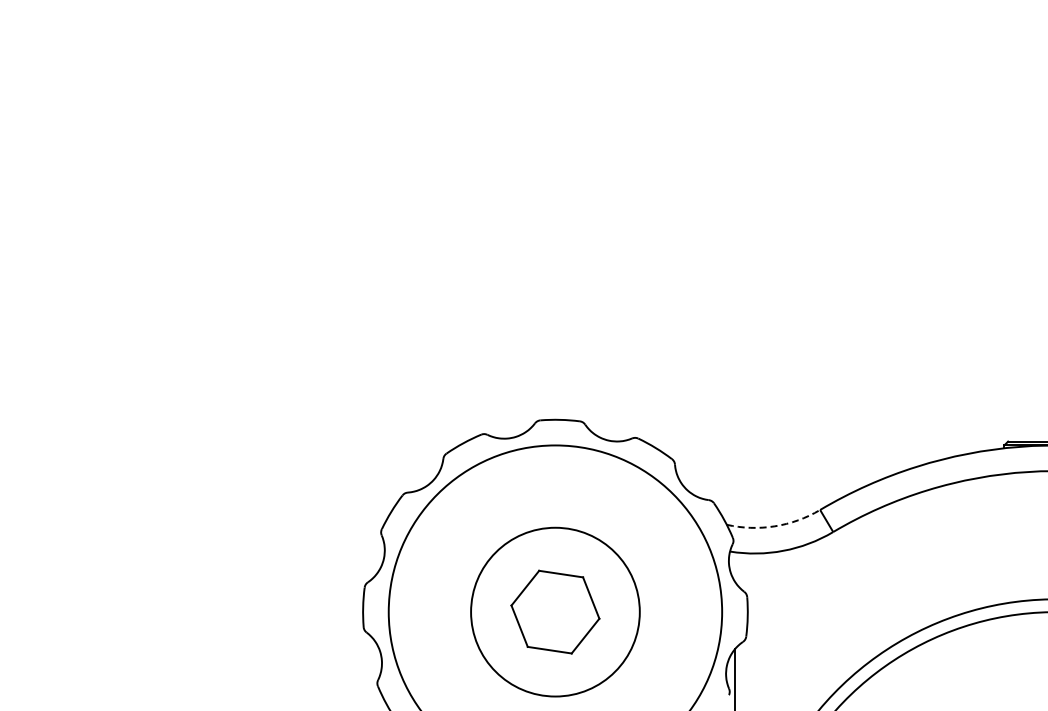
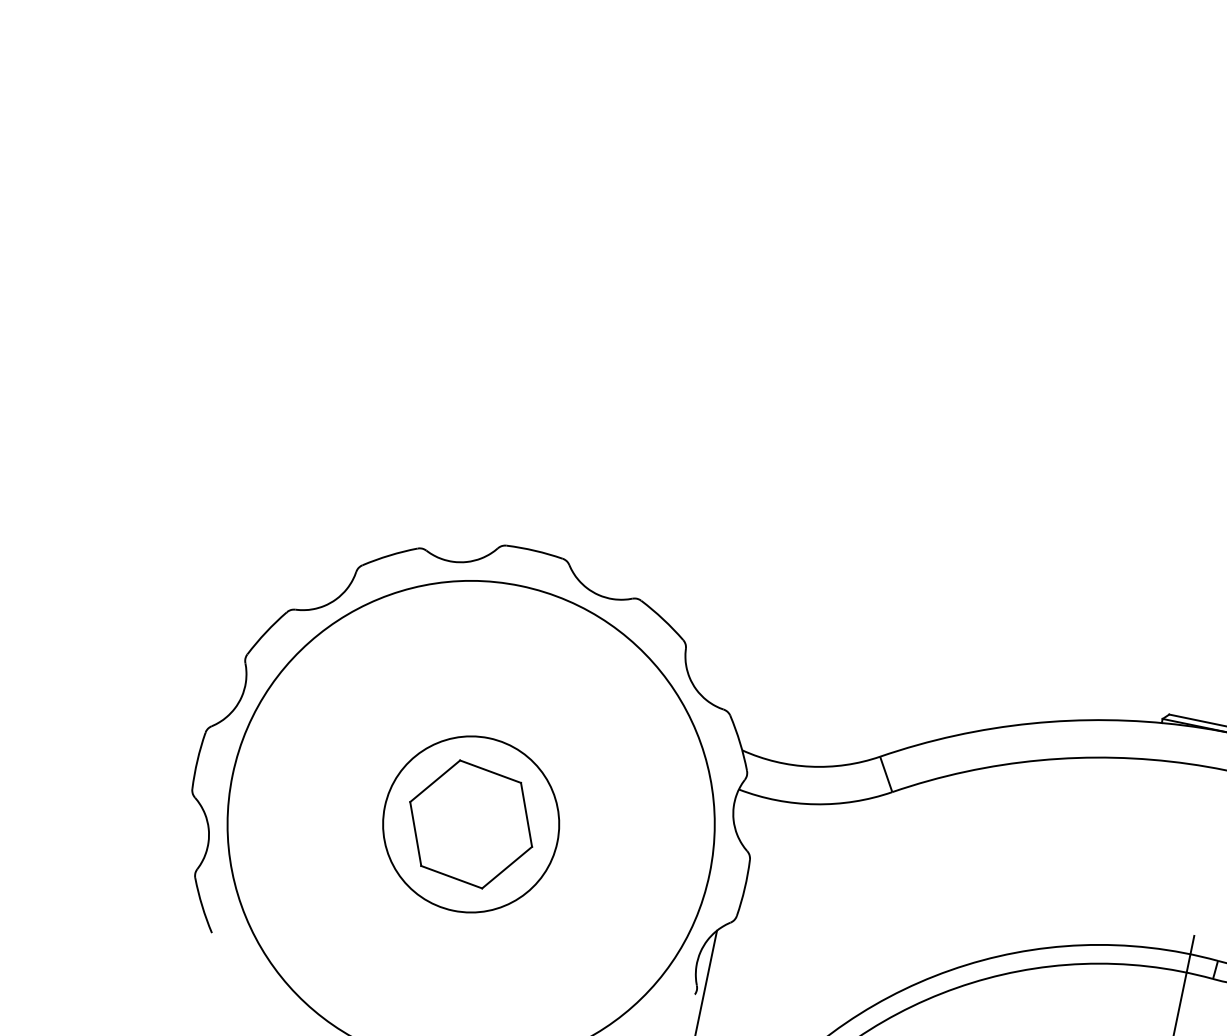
arc: (774, 526) -> (809, 766), dashed -> solid
circle: (555, 611) -> (471, 823), size x0.71

